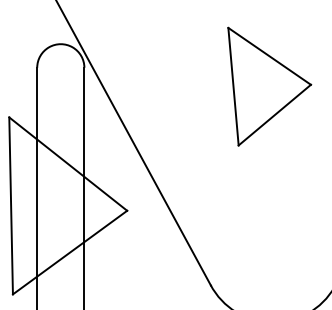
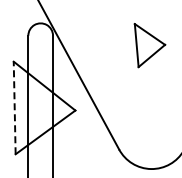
part: (268, 86) -> (149, 45), size x0.7
line: (10, 204) -> (14, 107), solid -> dashed

